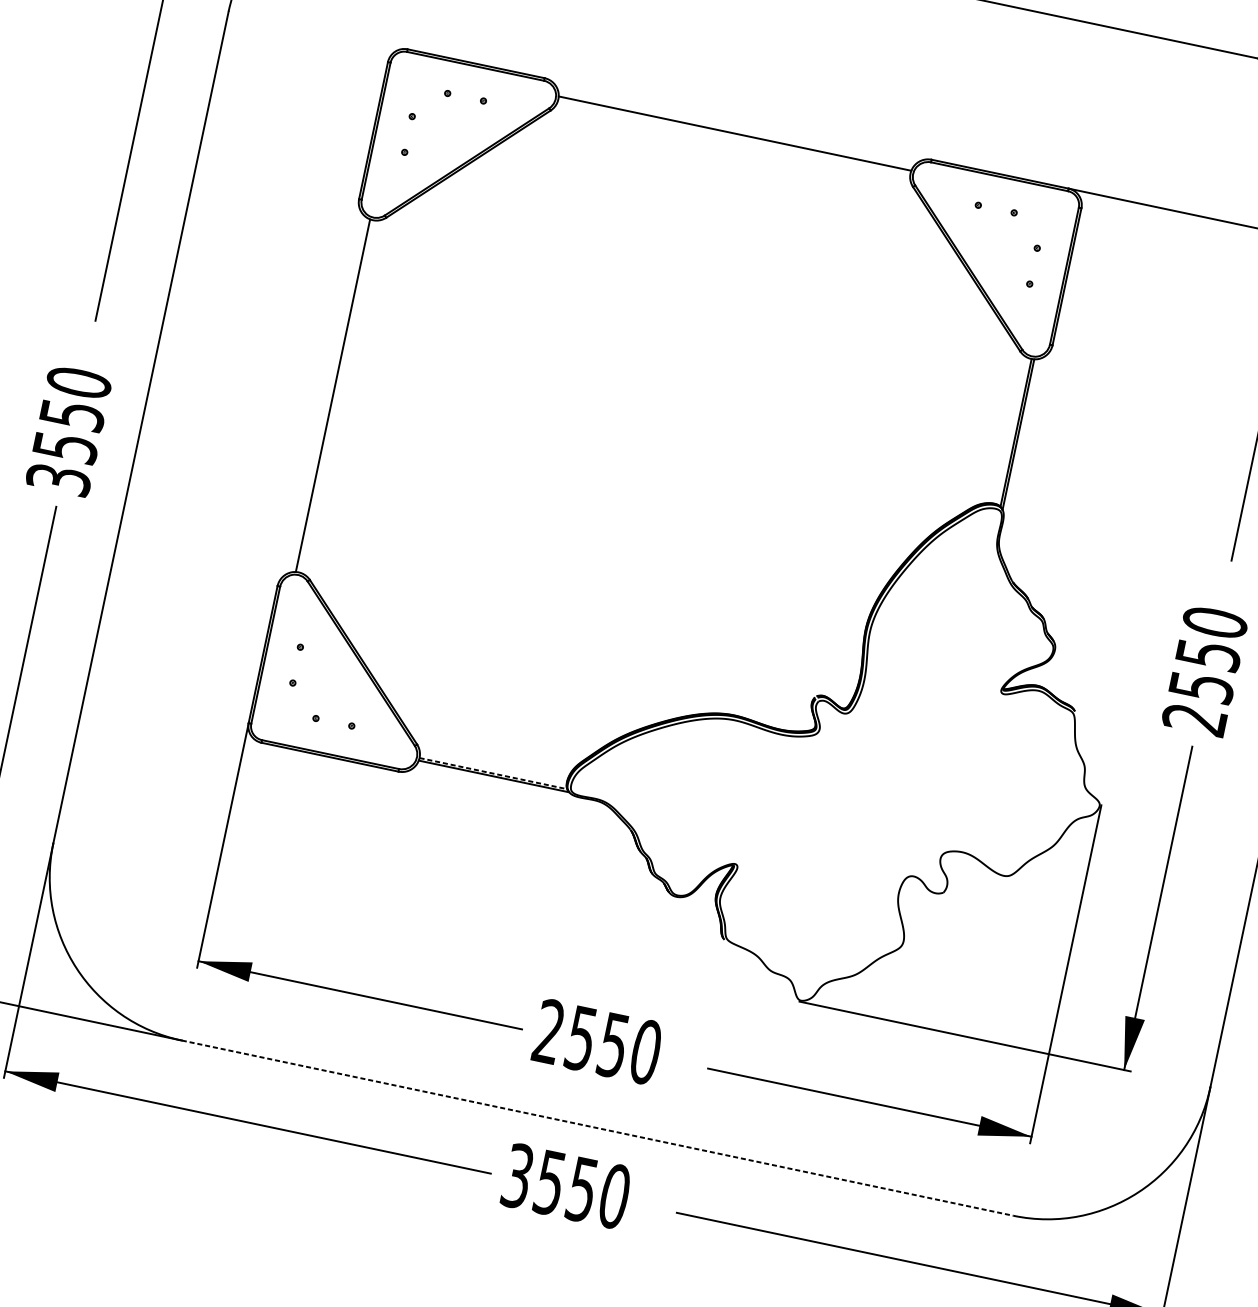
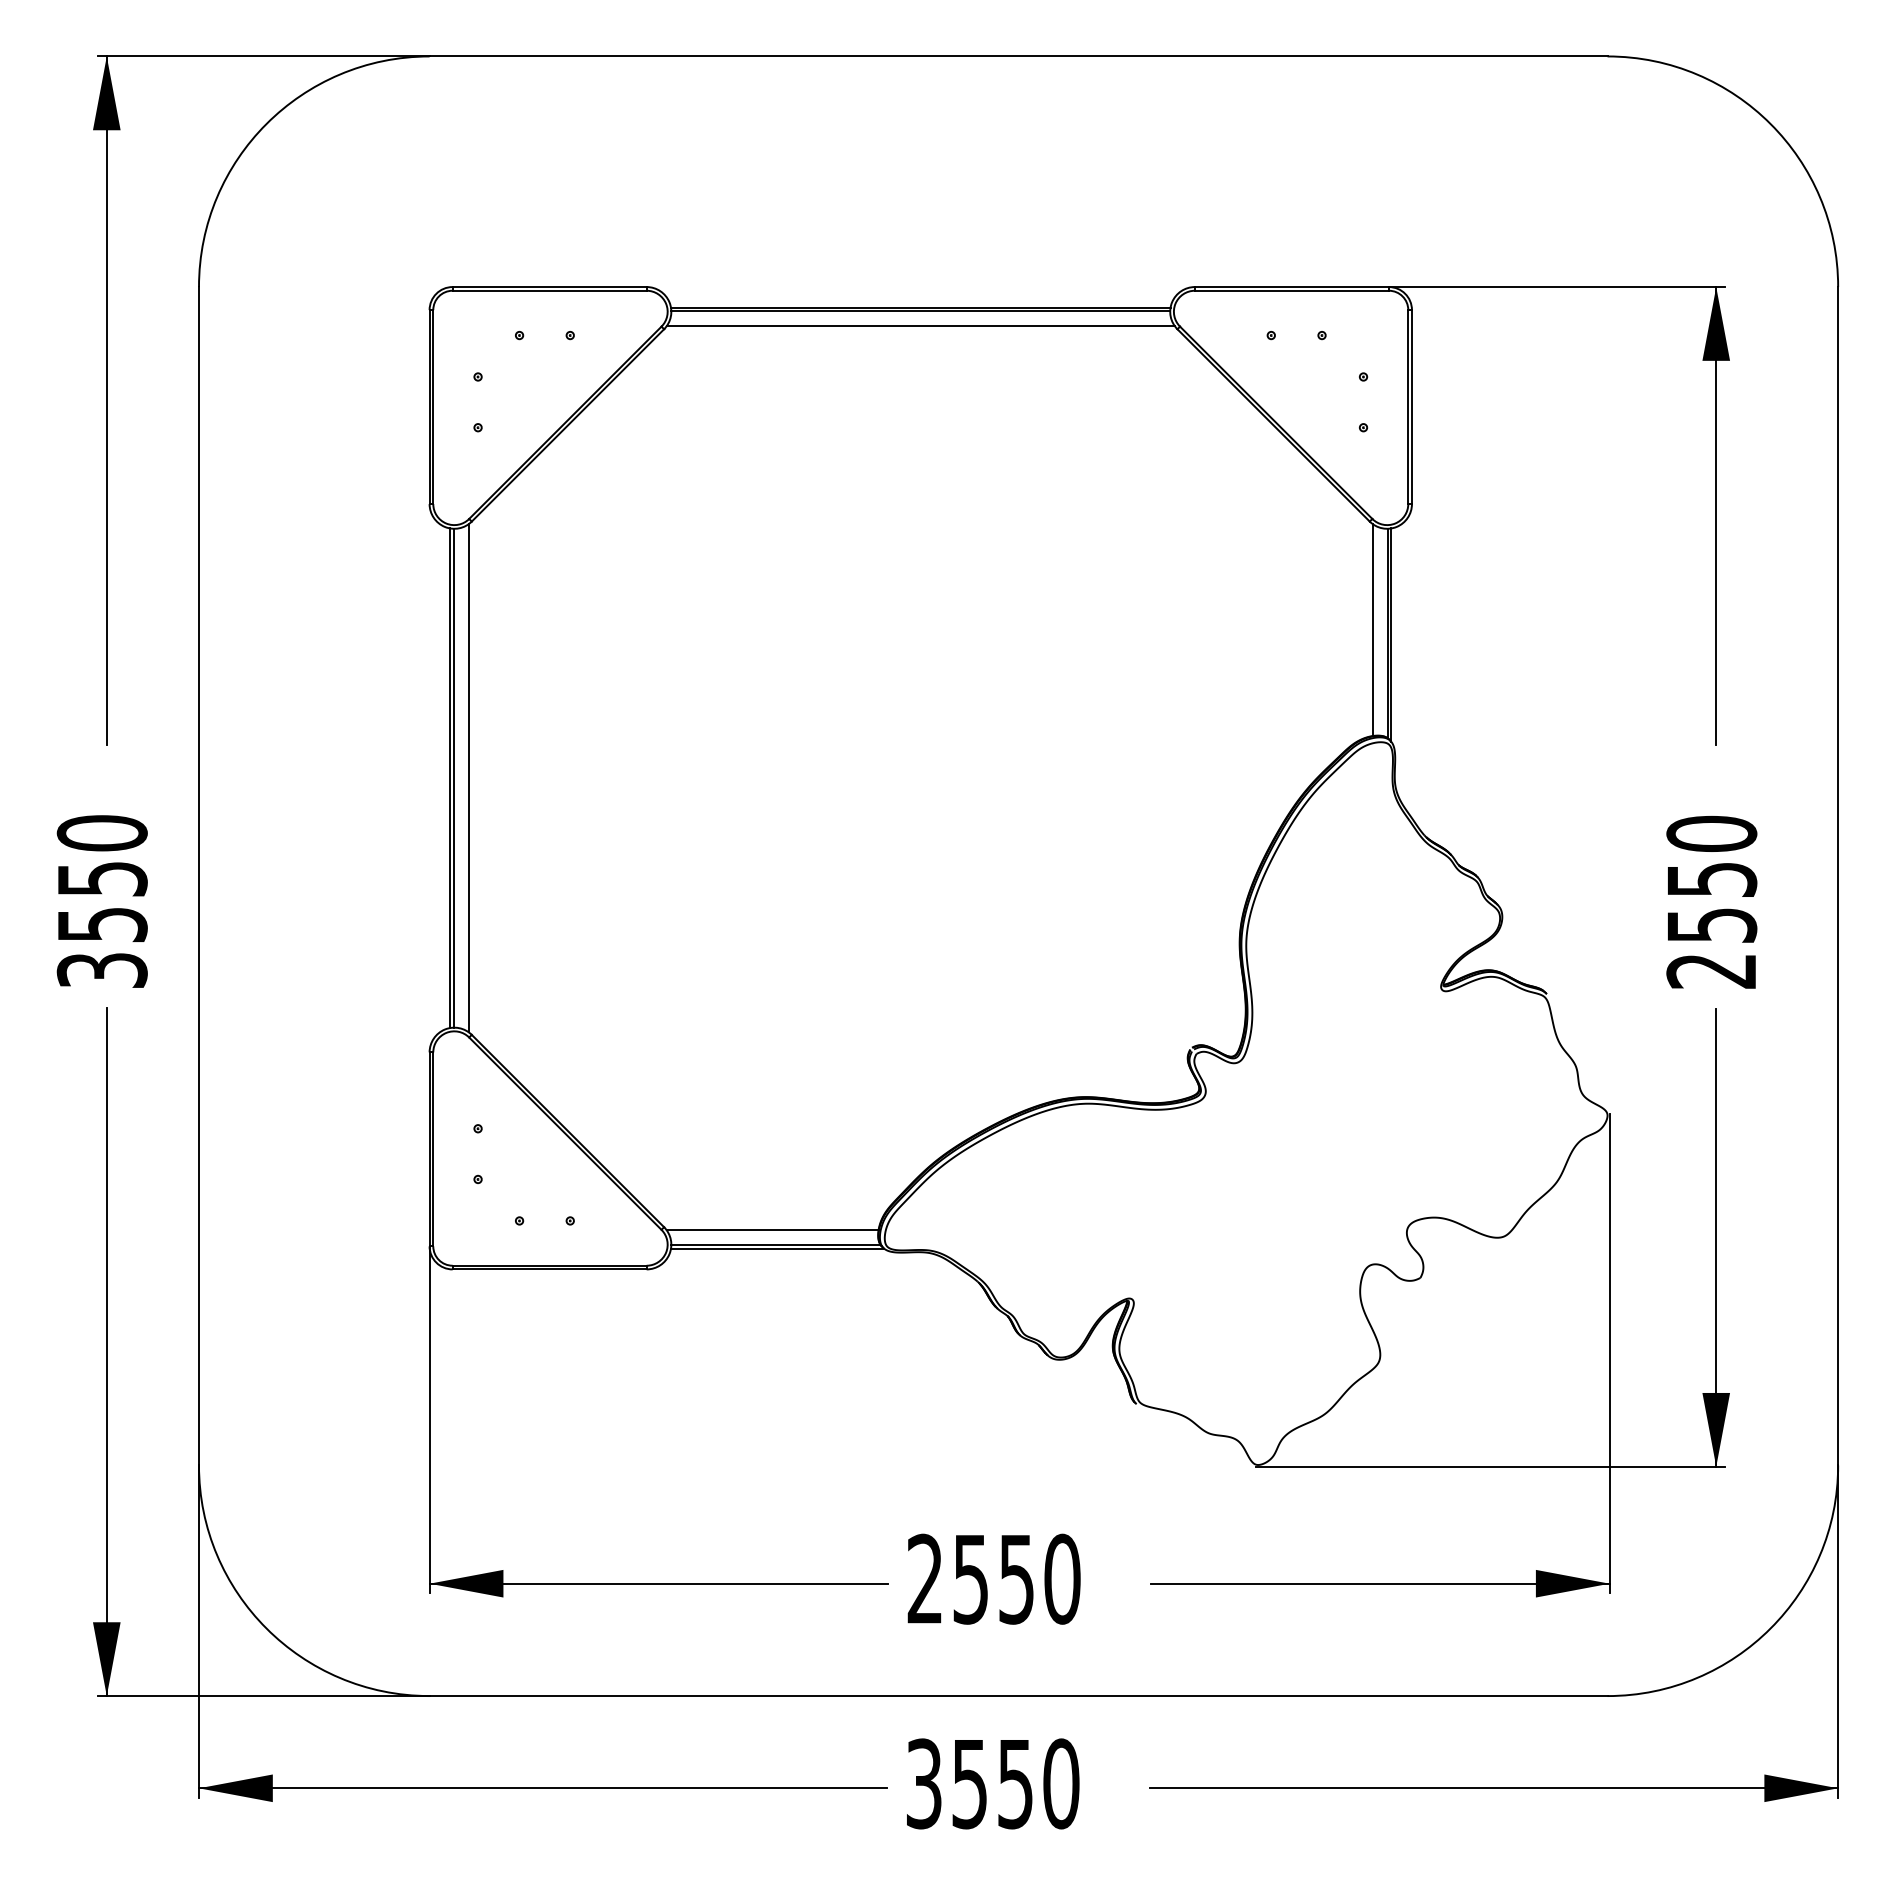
line: (734, 136) -> (920, 311), added
line: (732, 146) -> (920, 326), added
line: (336, 395) -> (454, 777), added
line: (345, 398) -> (468, 778), added
line: (1005, 428) -> (1372, 630), added
line: (493, 762) -> (772, 1230), added
line: (493, 773) -> (776, 1244), dashed -> solid
line: (597, 1128) -> (1018, 1696), dashed -> solid

